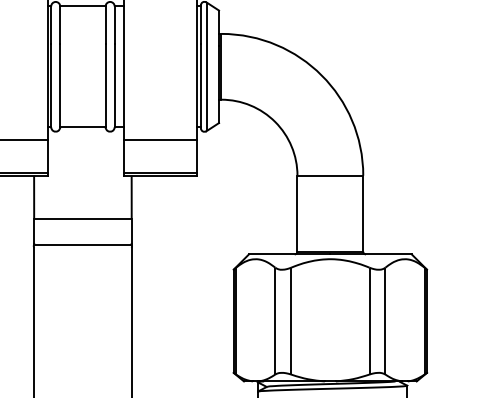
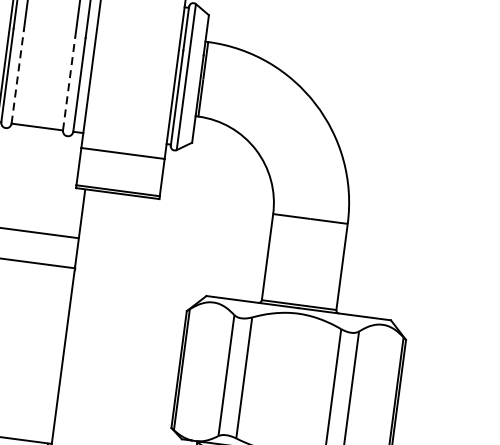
line: (60, 85) -> (18, 76), solid -> dashed
line: (105, 85) -> (69, 83), solid -> dashed

